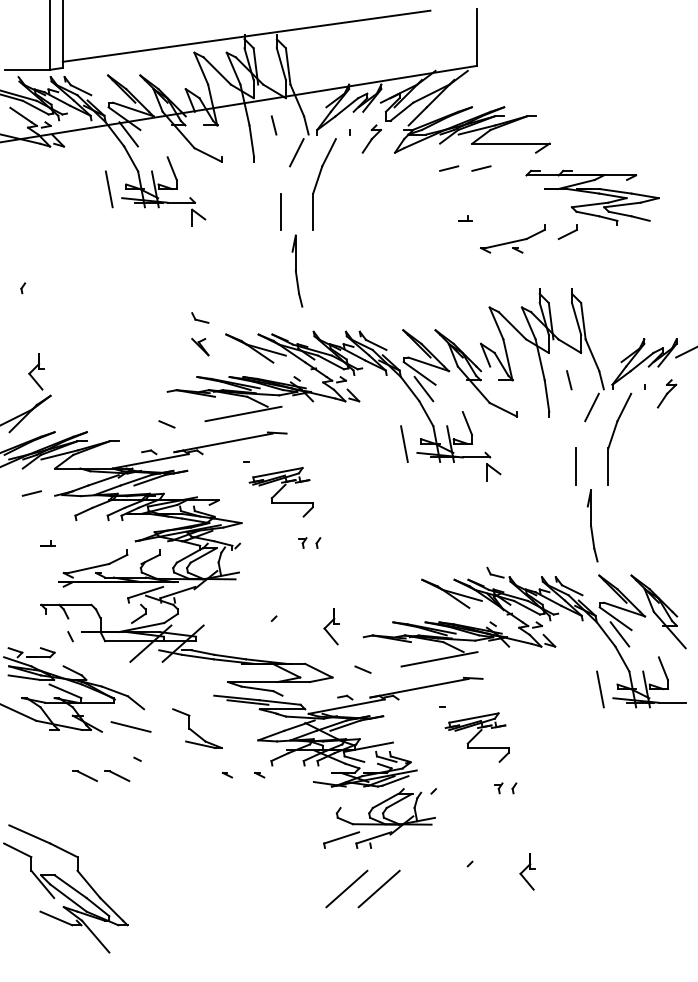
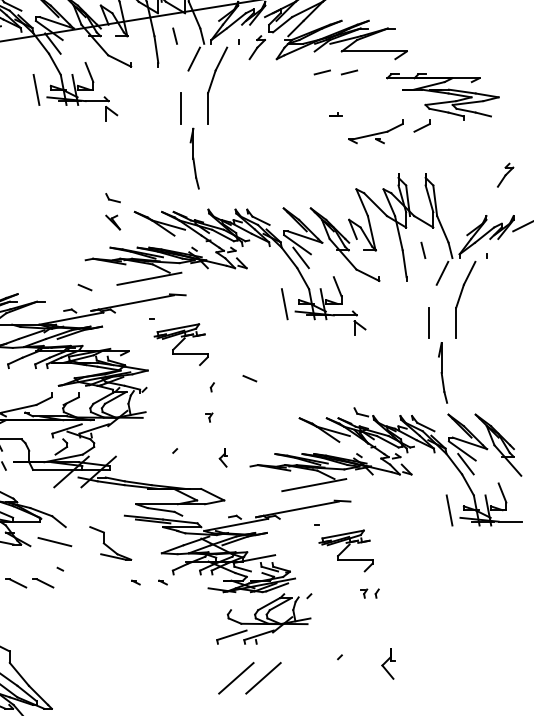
part: (666, 393) -> (505, 174), moved
part: (302, 542) -> (209, 417), moved
part: (331, 626) -> (223, 457), size x0.6
line: (362, 669) -> (249, 378), moved

